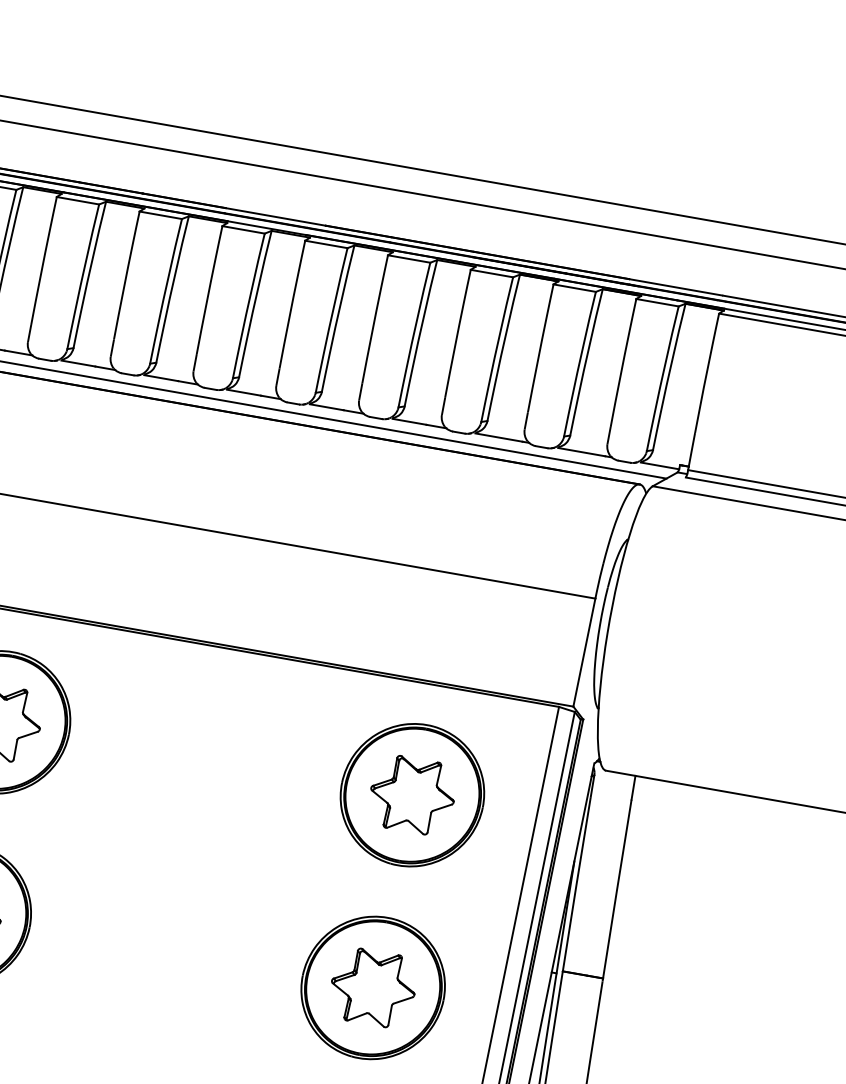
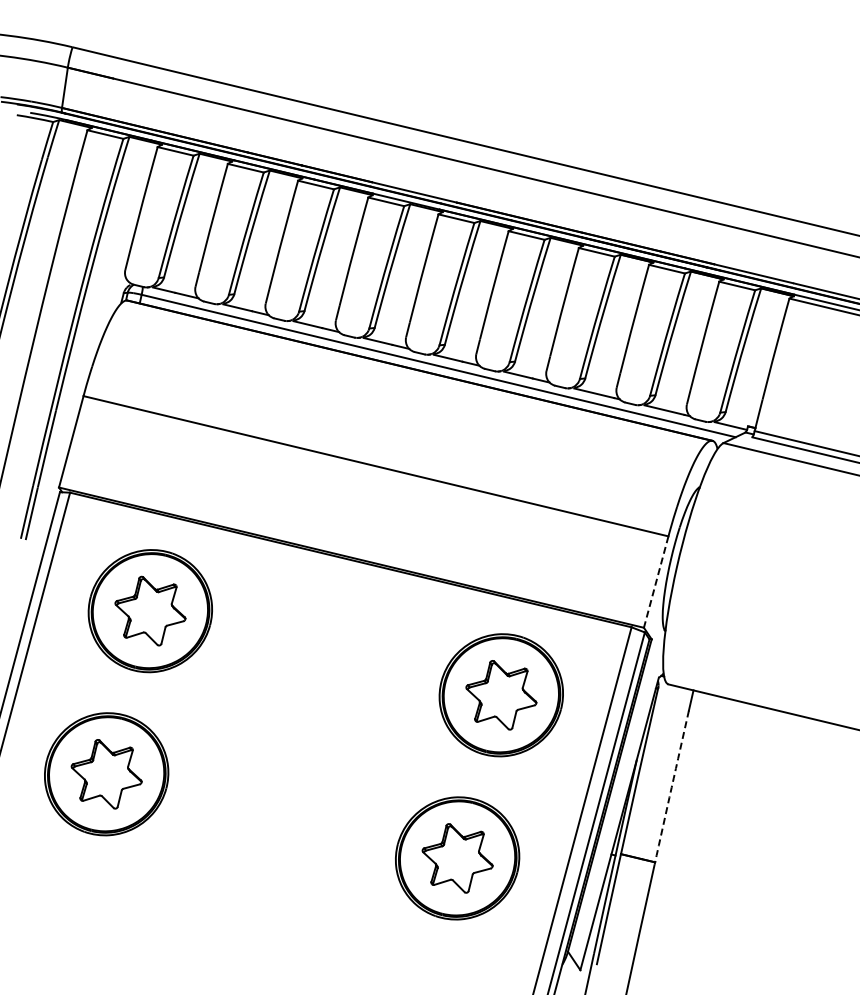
line: (584, 653) -> (656, 582), solid -> dashed
arc: (616, 890) -> (671, 787), solid -> dashed

